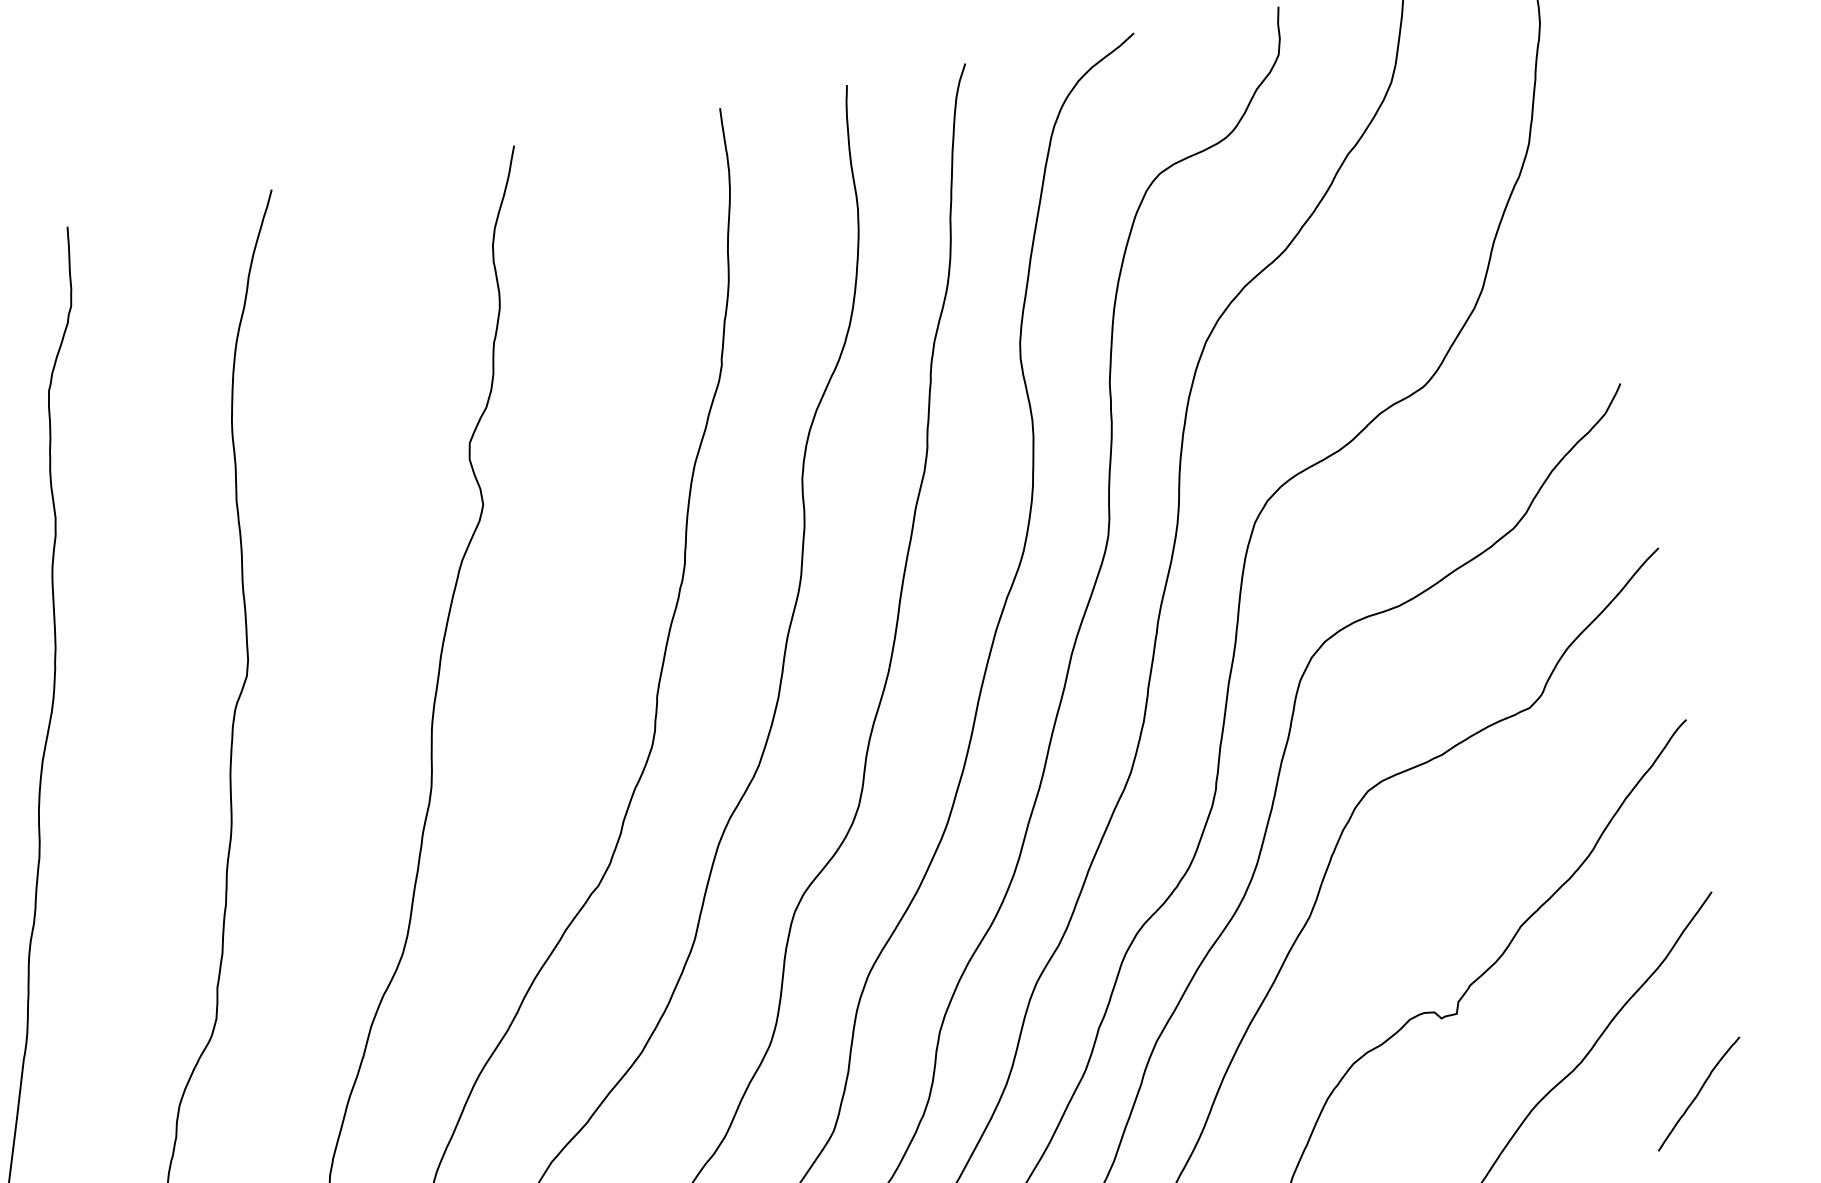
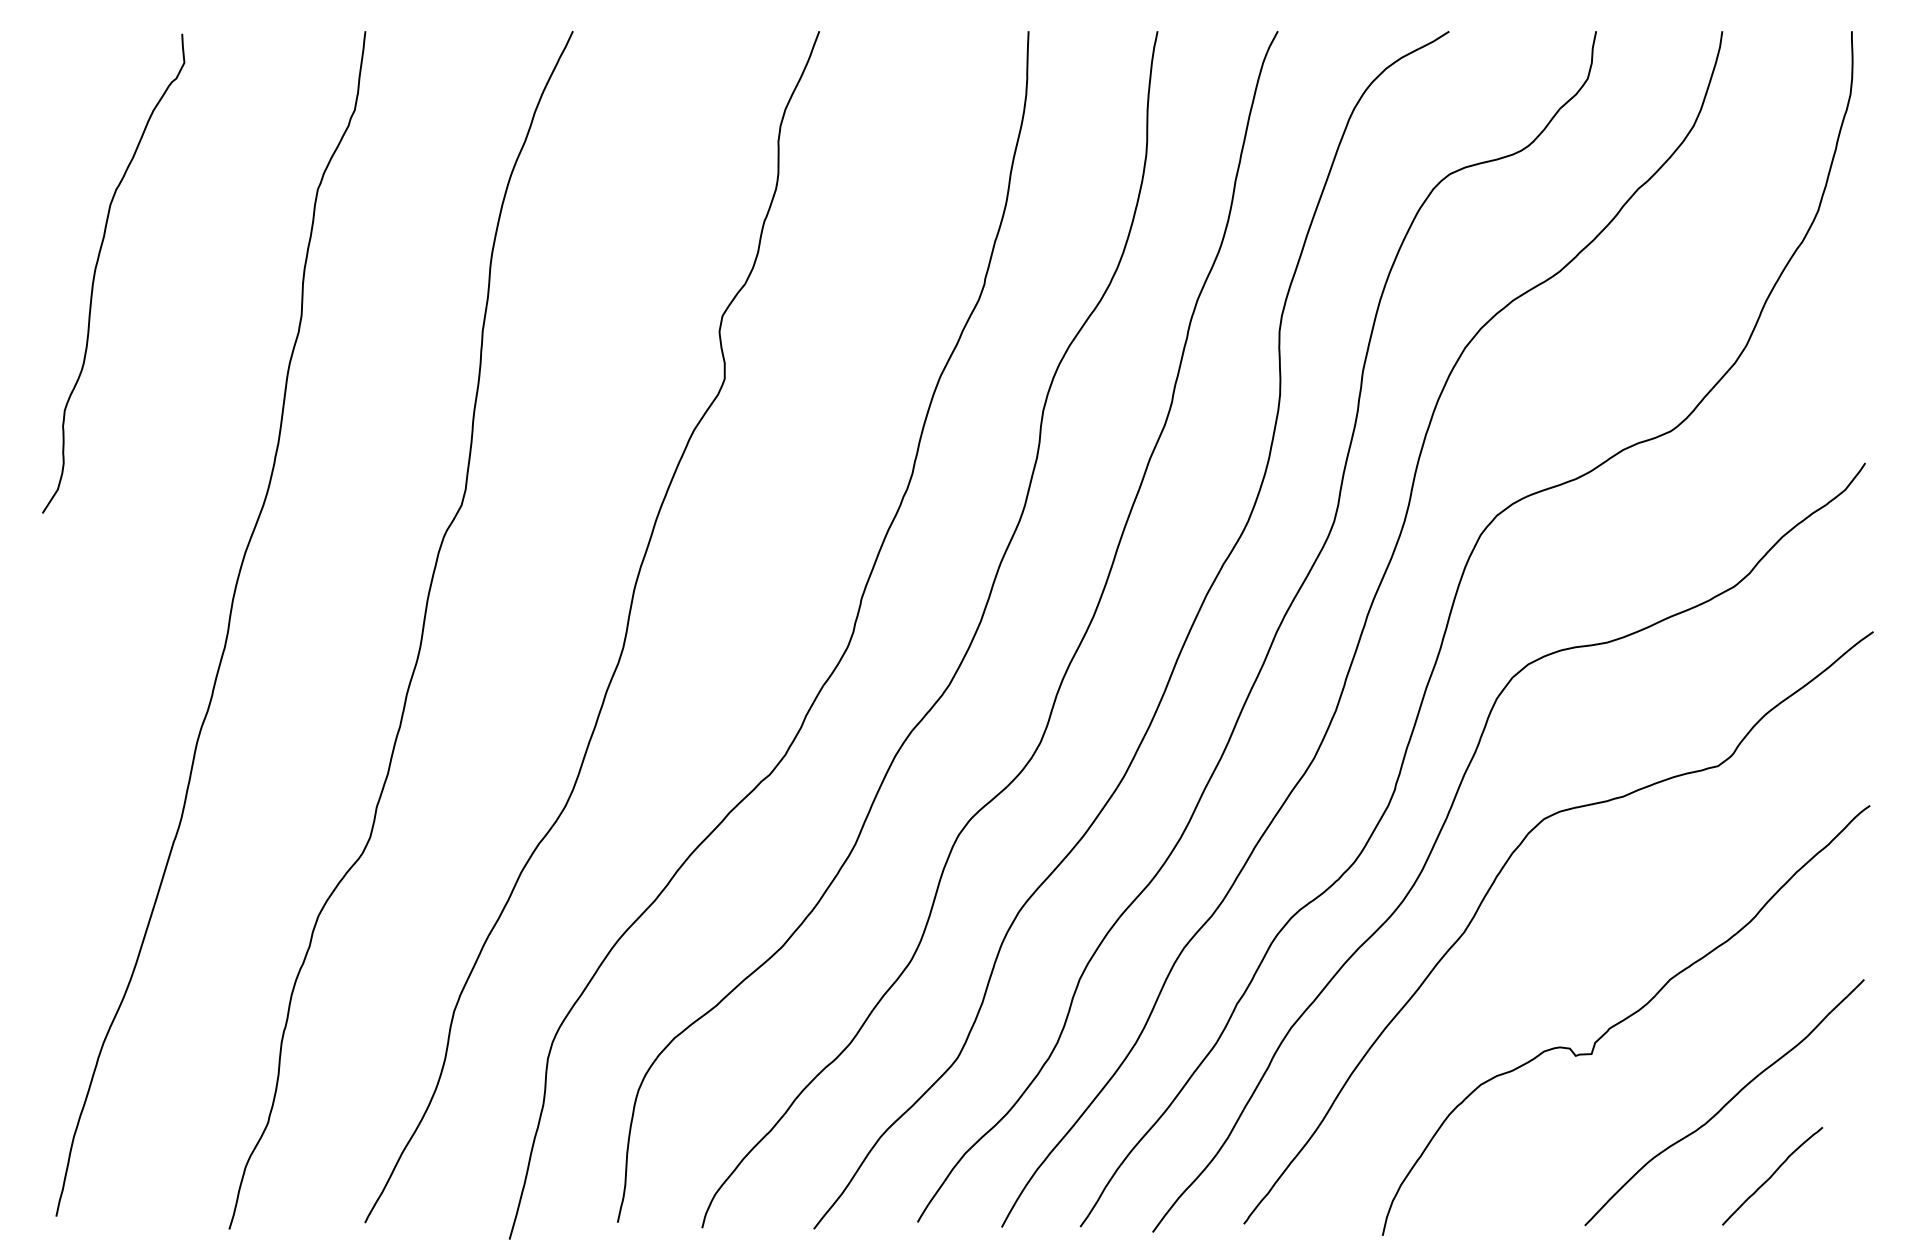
curve: (1699, 1094) -> (1772, 1176), moved

